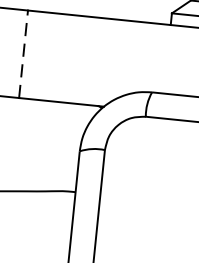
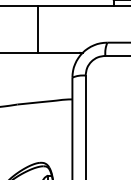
line: (23, 52) -> (37, 28), dashed -> solid

